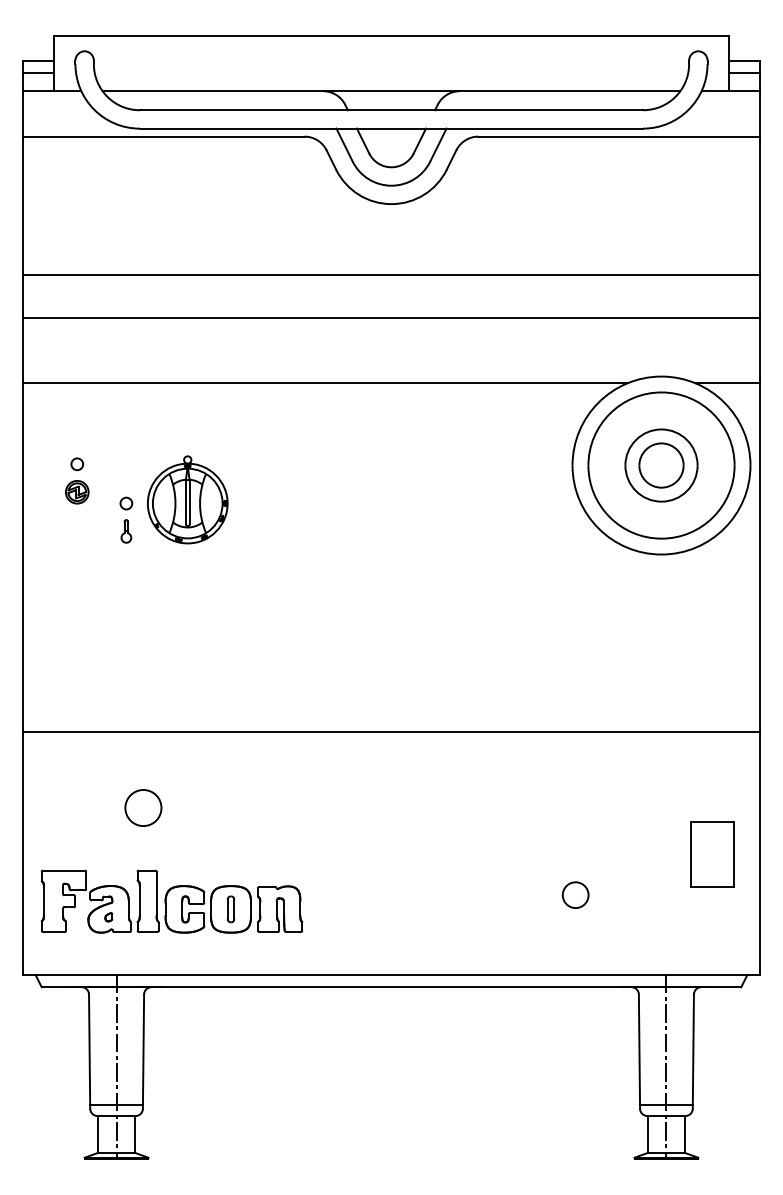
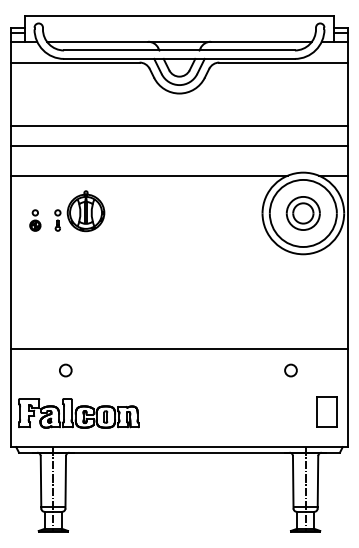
part: (173, 500) -> (79, 211), moved
line: (391, 731) -> (179, 348), moved
circle: (142, 807) -> (65, 370), size x0.71
part: (711, 853) -> (326, 411), moved
circle: (574, 895) -> (290, 370), moved

